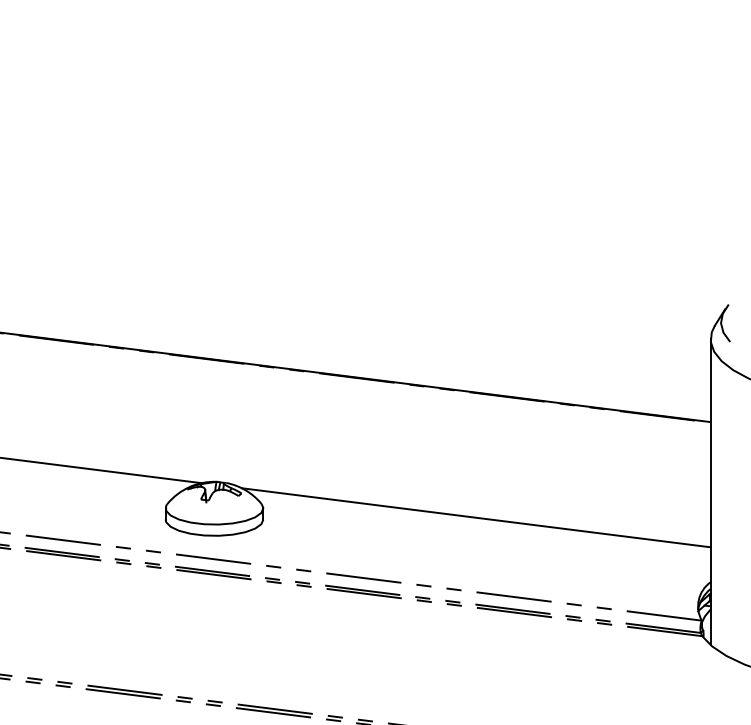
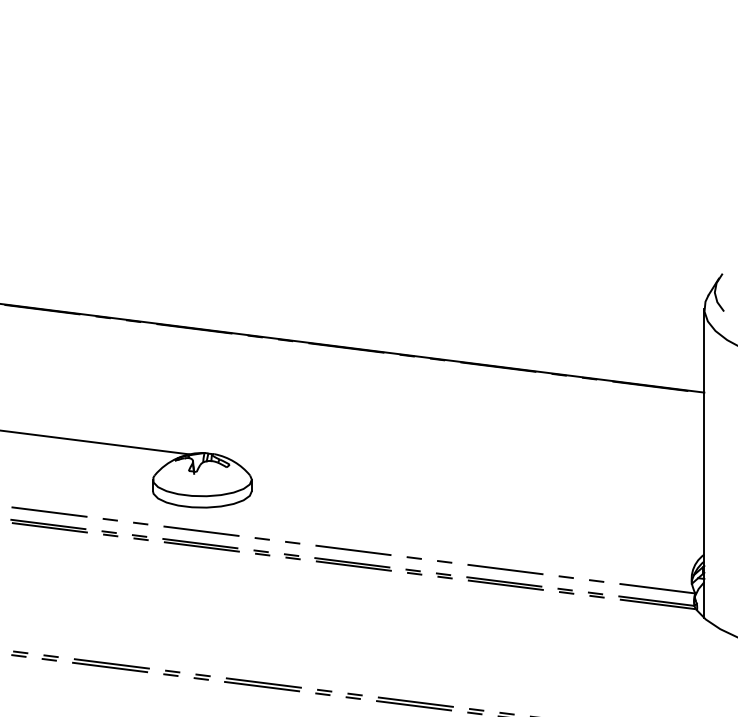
line: (475, 517) -> (466, 489), removed

